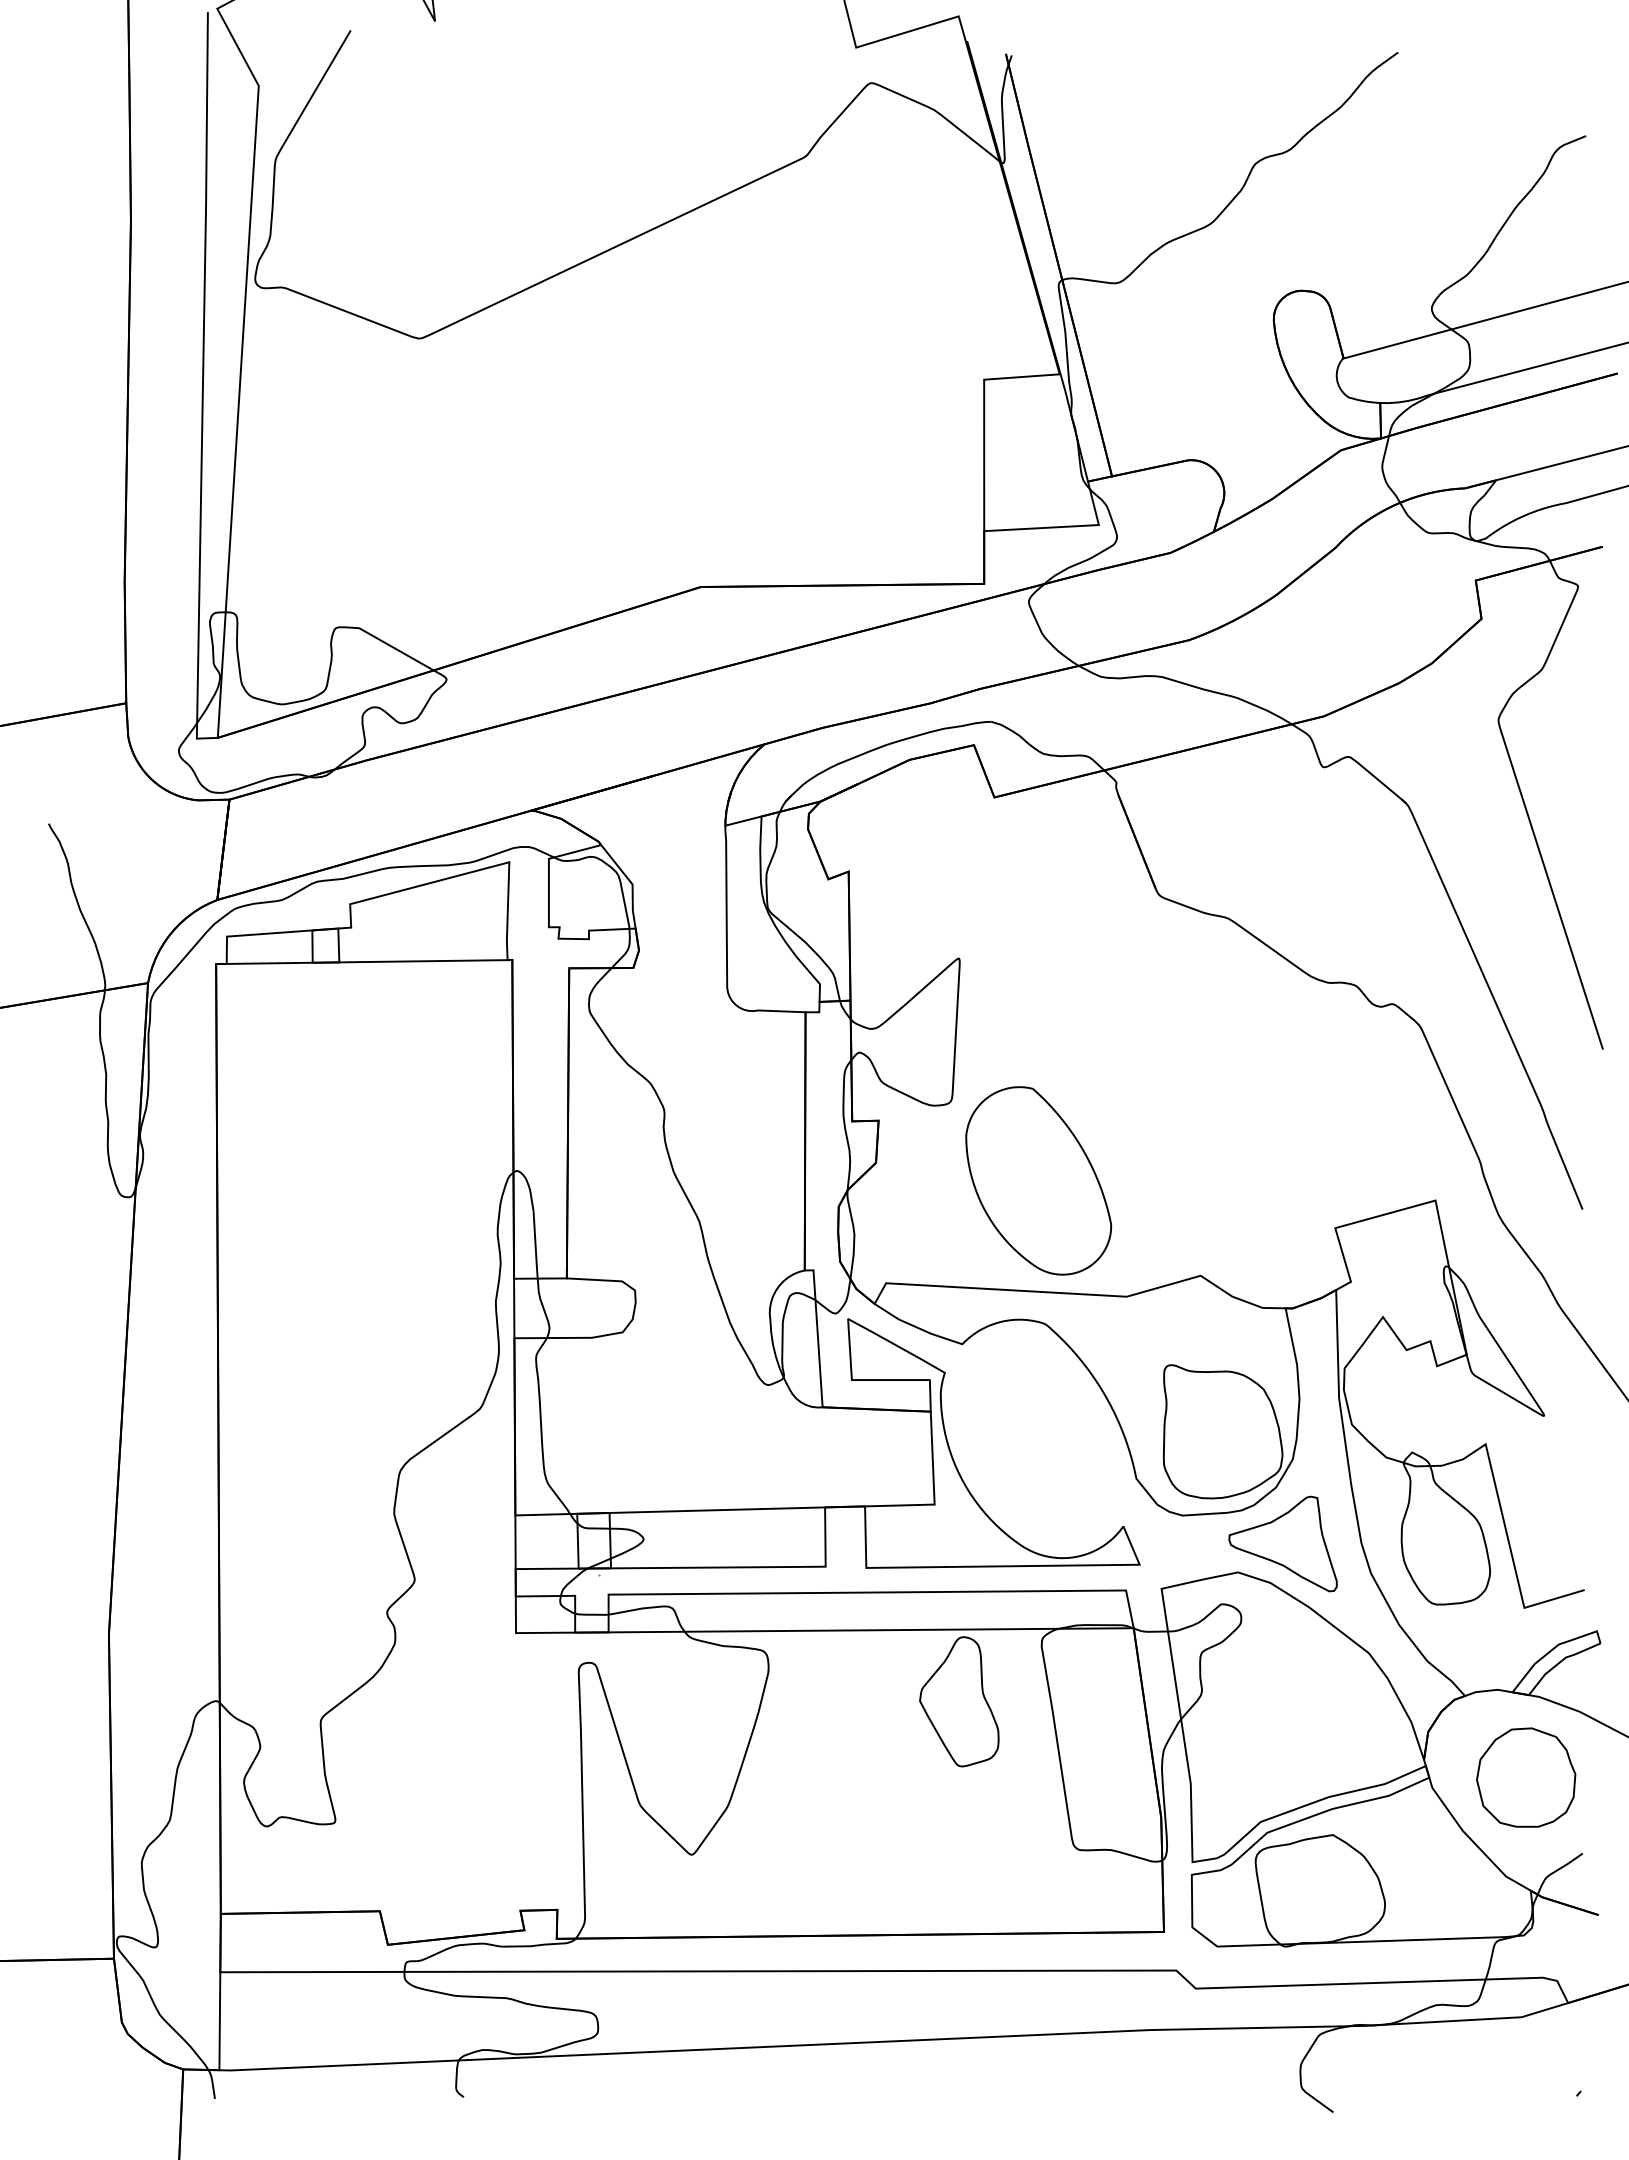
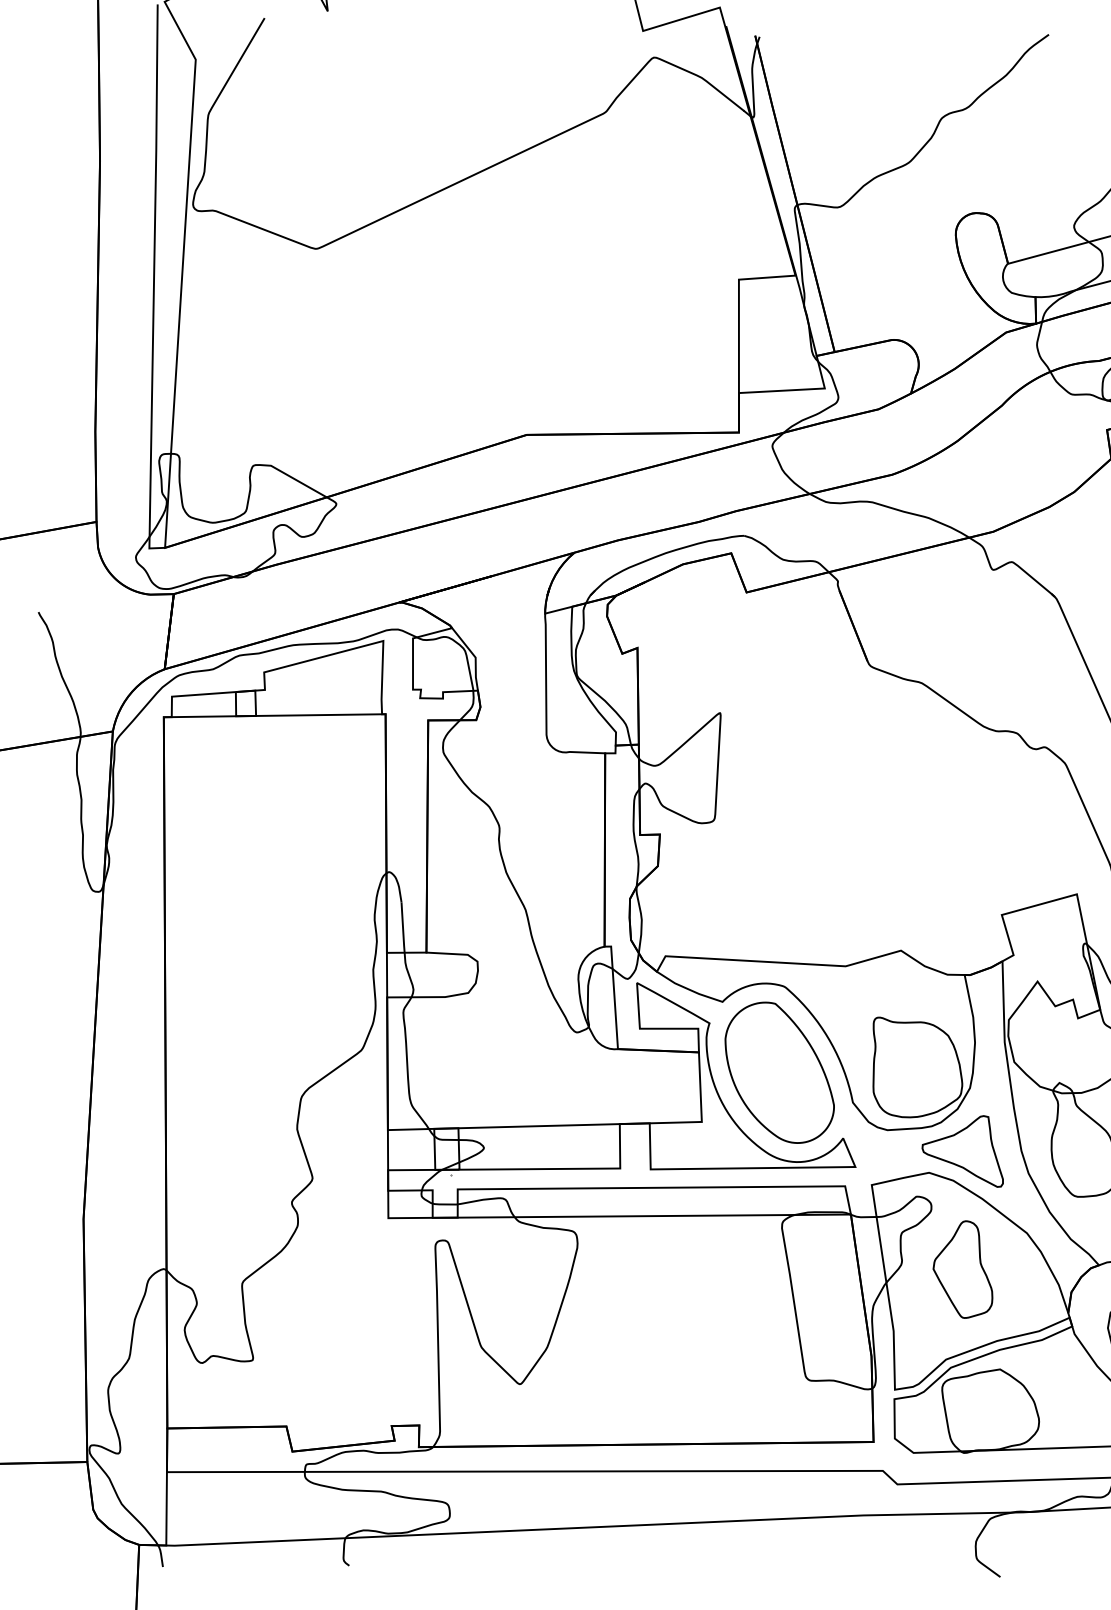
part: (1038, 1180) -> (779, 1072), moved
part: (959, 1701) -> (963, 1269), moved

